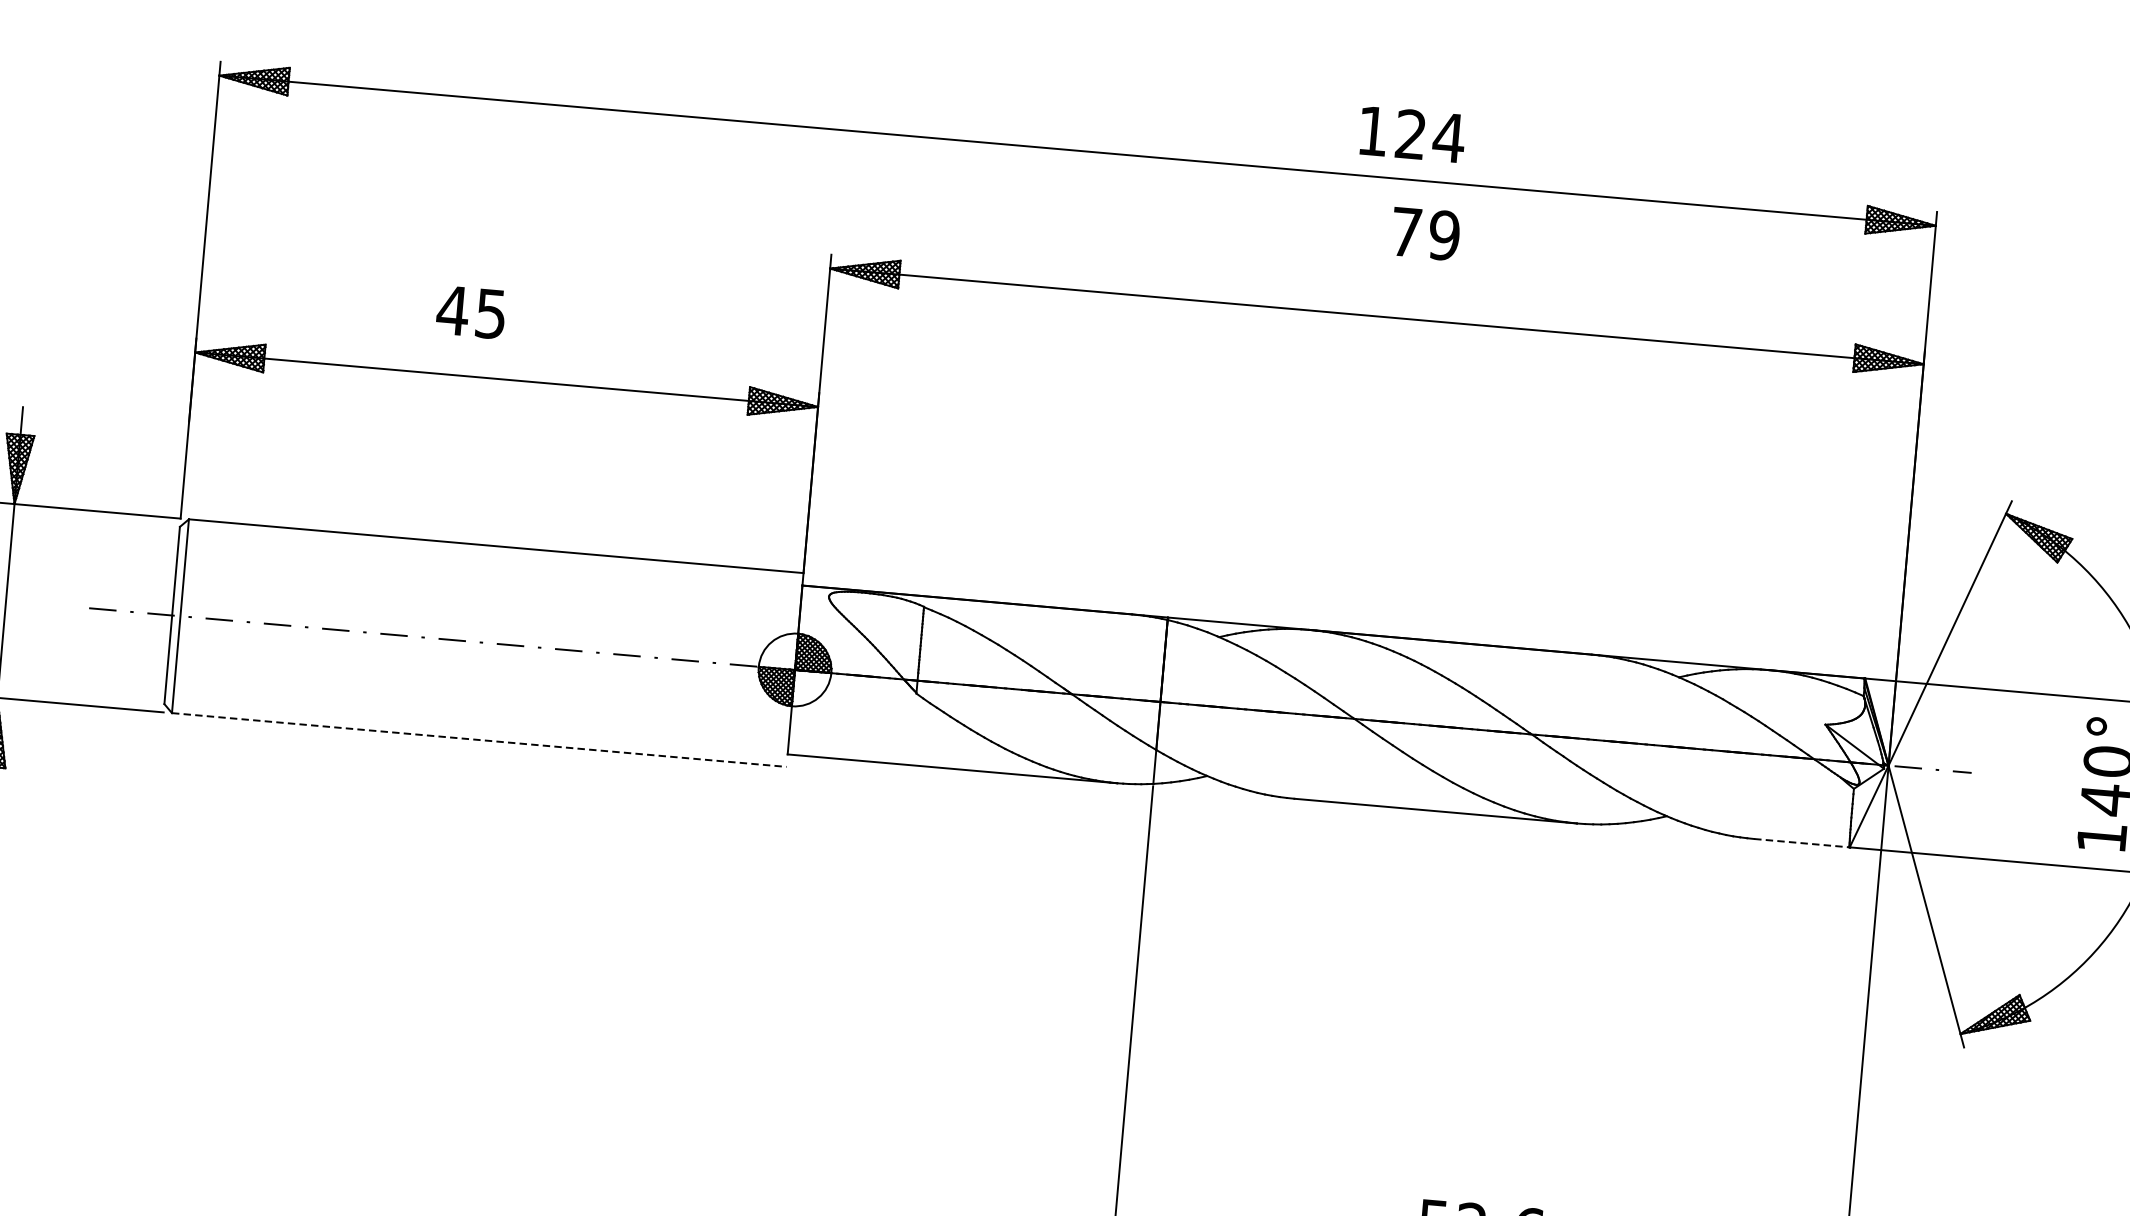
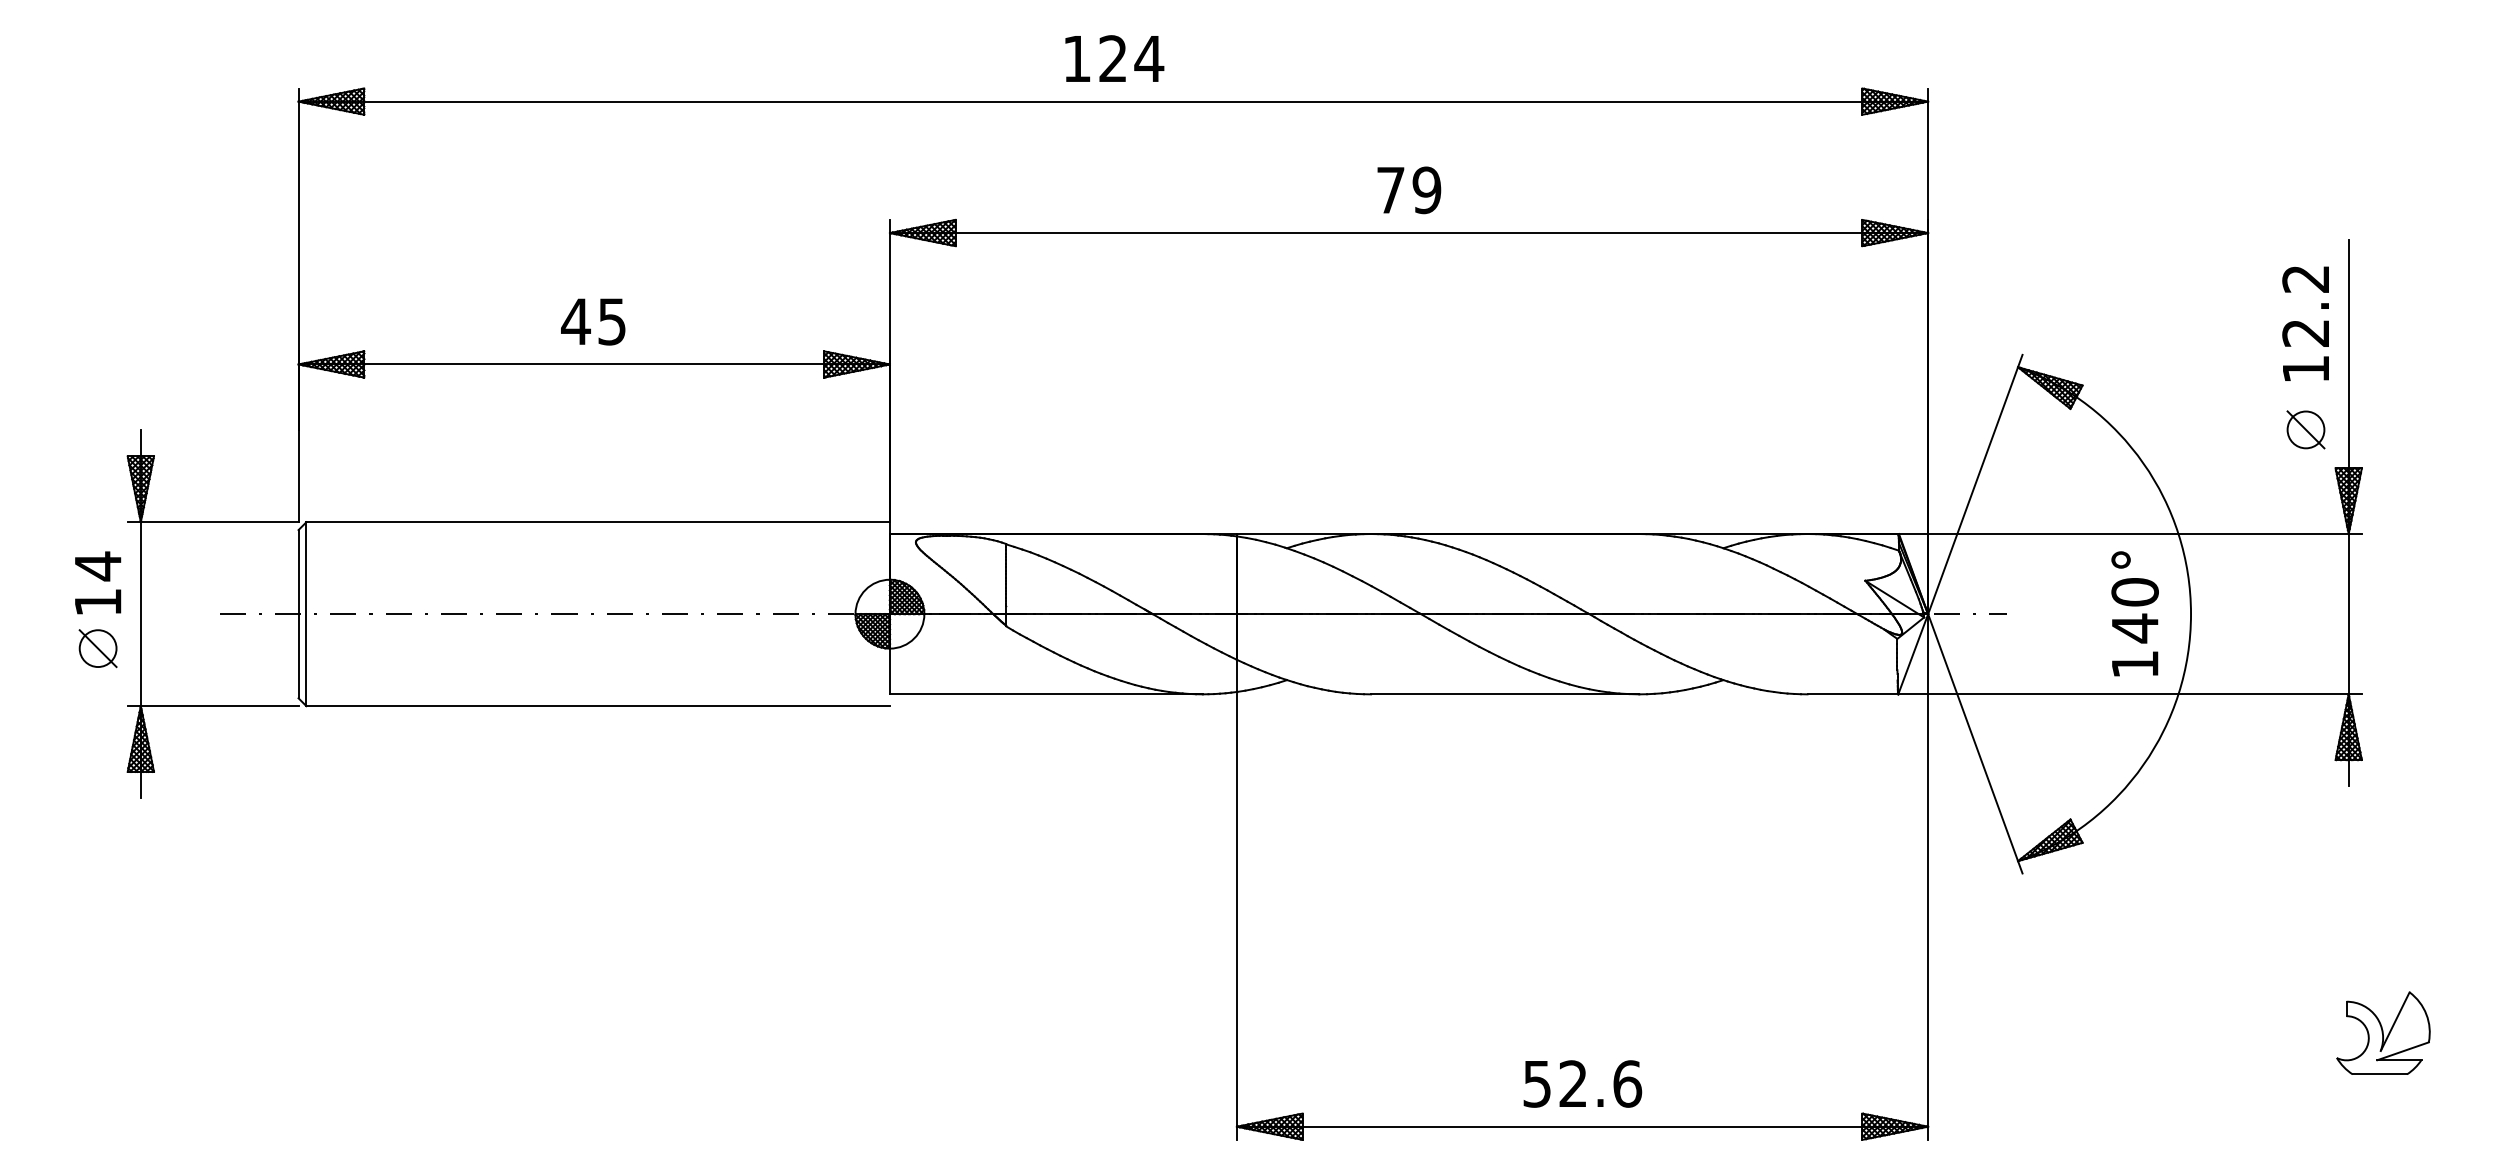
text: (1412, 134) -> (1114, 58), moved
text: (1426, 234) -> (1409, 190), moved
text: (471, 311) -> (593, 321), moved
line: (479, 740) -> (598, 706), dashed -> solid
line: (1802, 843) -> (1853, 694), dashed -> solid

